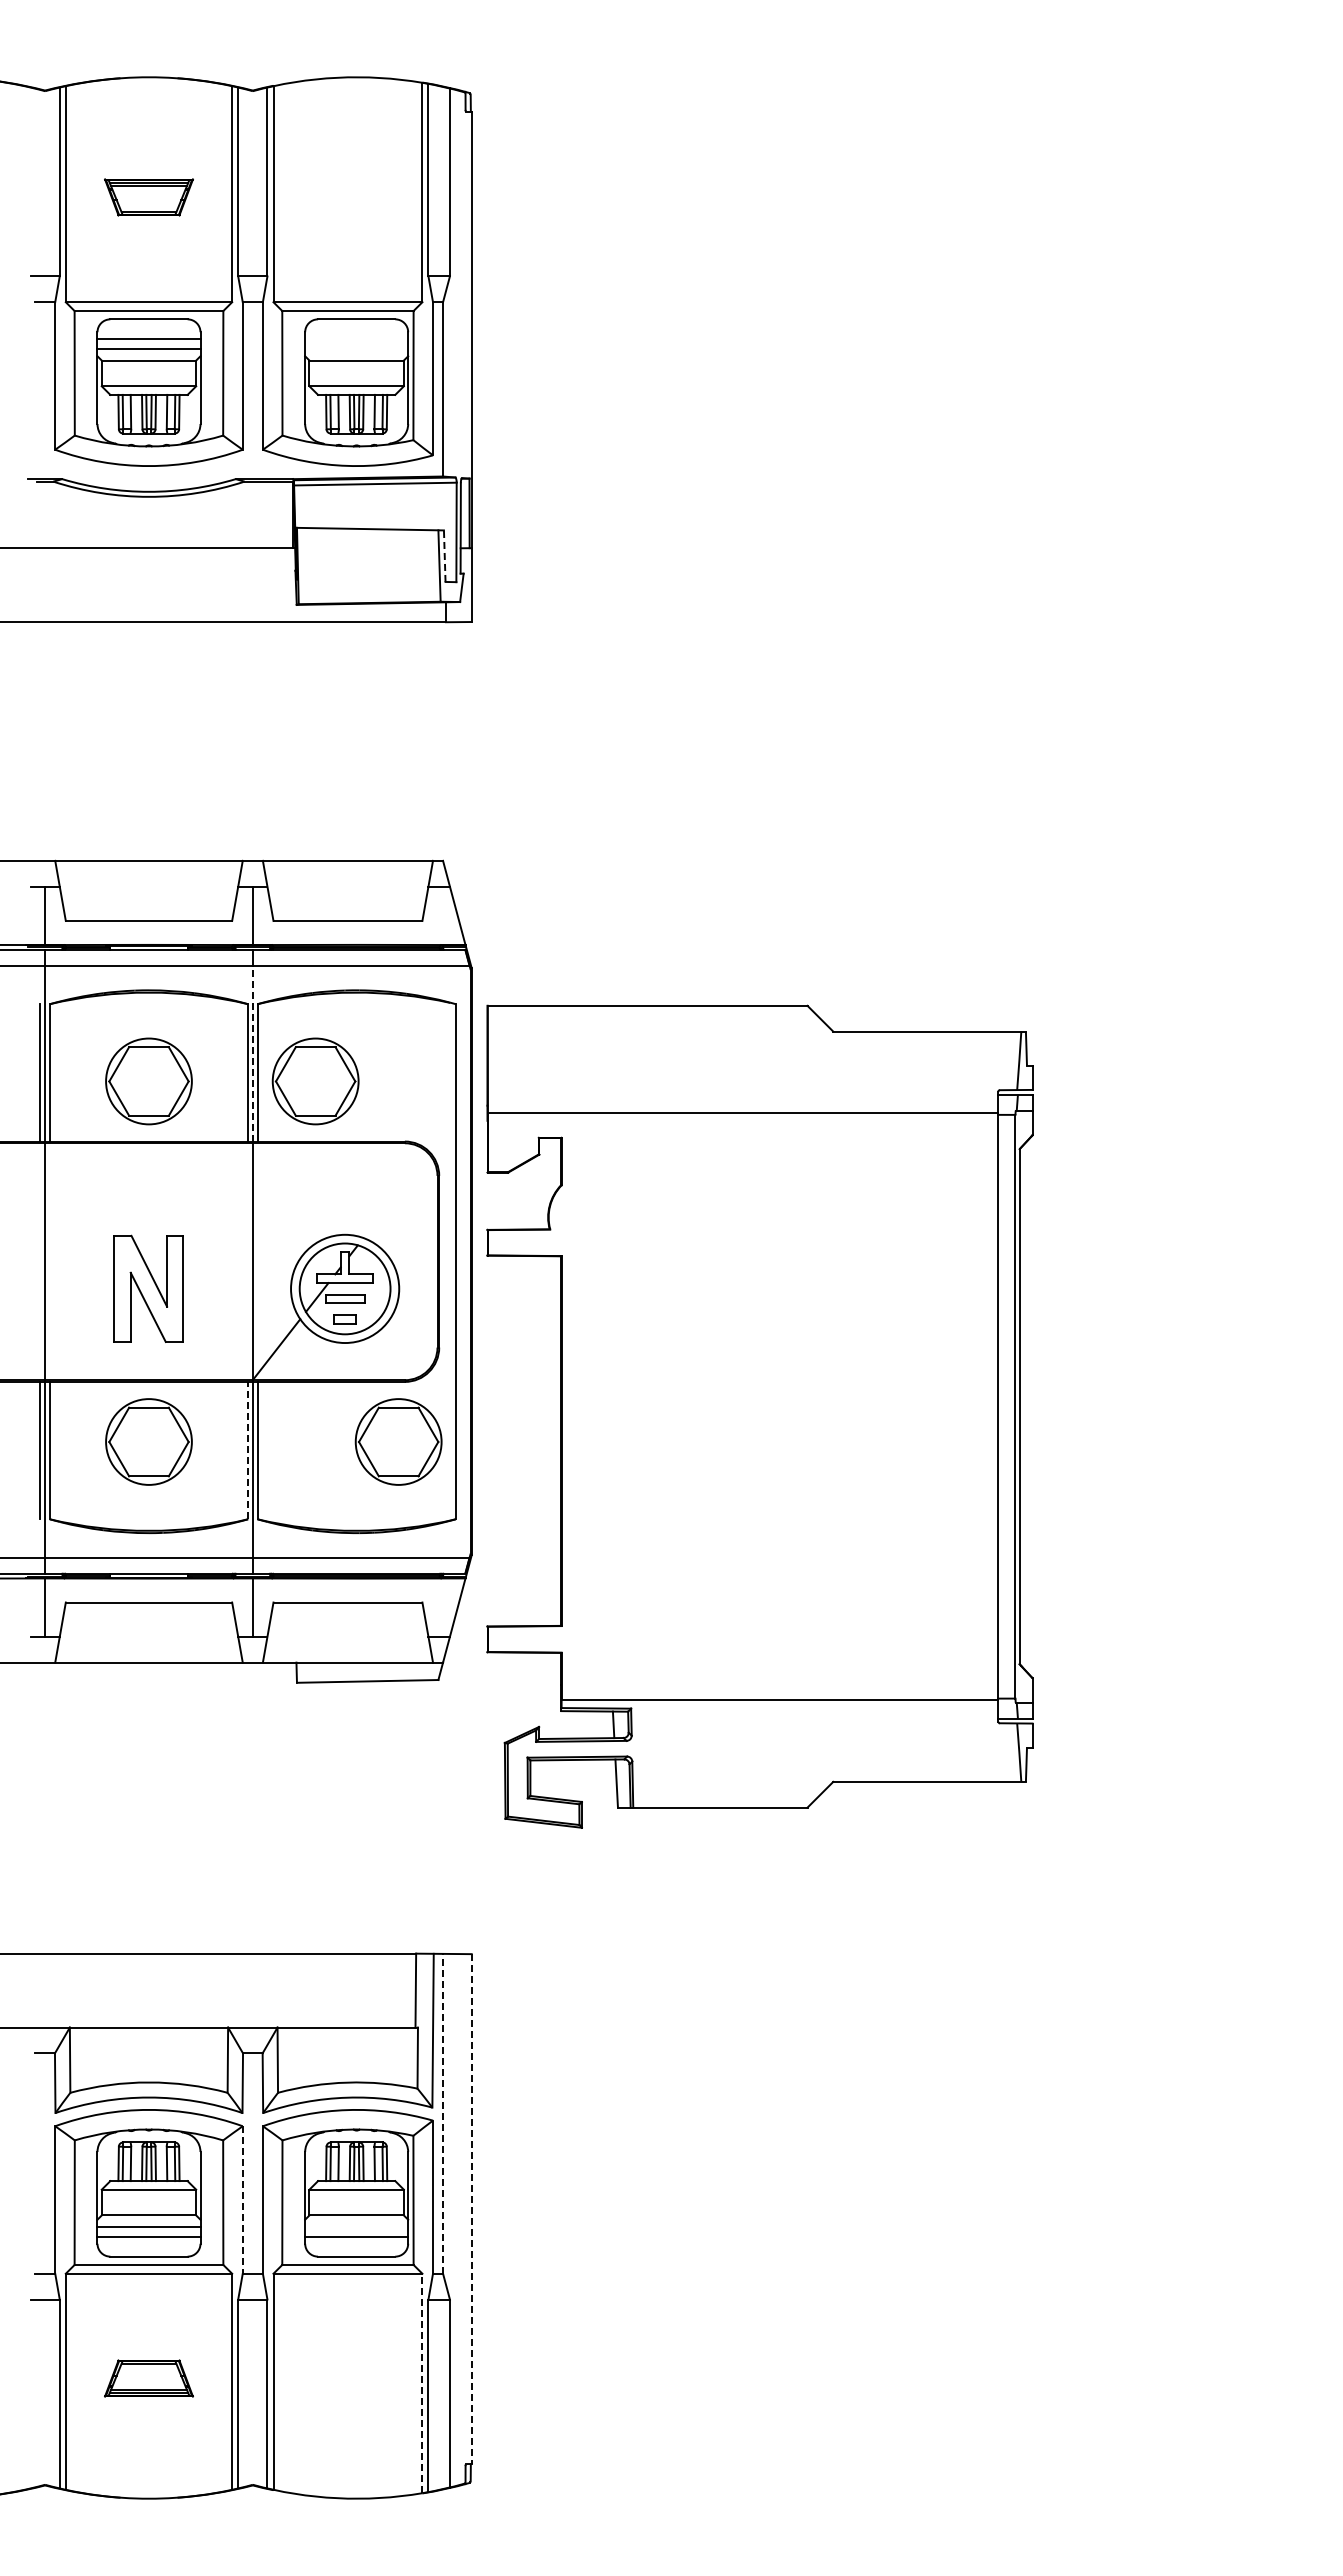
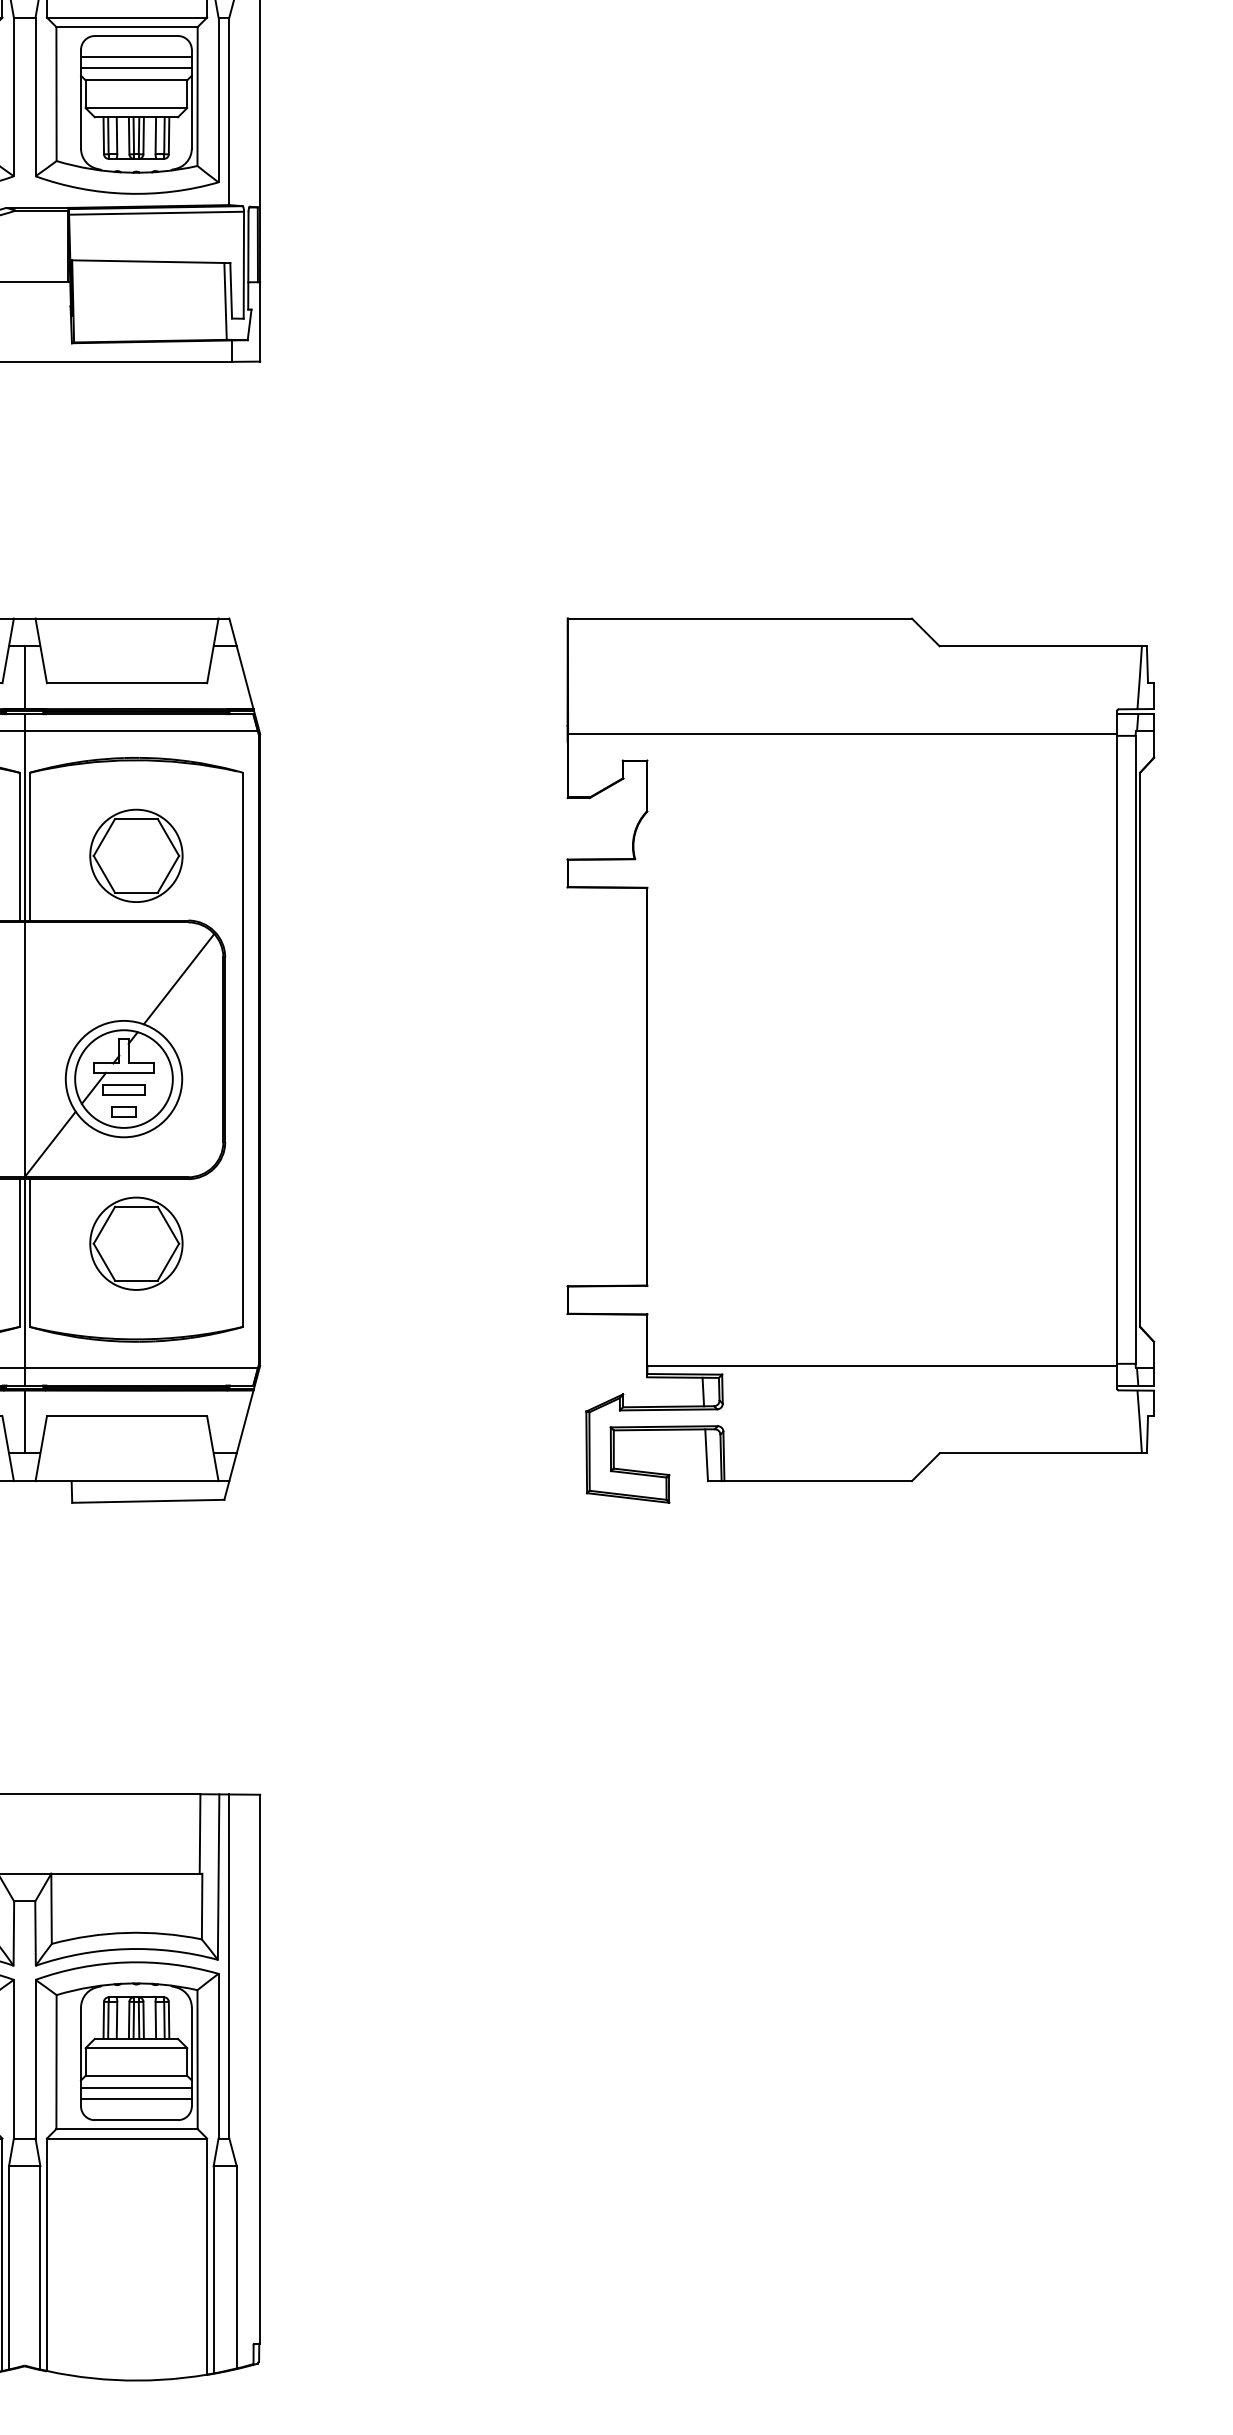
line: (356, 339) -> (136, 57), added
line: (356, 349) -> (136, 68), added
line: (444, 556) -> (230, 291), dashed -> solid
line: (252, 1053) -> (24, 825), dashed -> solid
part: (315, 1081) -> (136, 855), moved
line: (396, 1196) -> (179, 979), added
part: (759, 1416) -> (860, 1060), moved
part: (398, 1441) -> (136, 1243), moved
line: (248, 1450) -> (20, 1252), dashed -> solid
line: (443, 2113) -> (229, 1966), dashed -> solid
line: (242, 2200) -> (13, 2059), dashed -> solid
line: (471, 2209) -> (259, 2069), dashed -> solid
line: (356, 2226) -> (136, 2087), added
line: (422, 2383) -> (207, 2256), dashed -> solid

